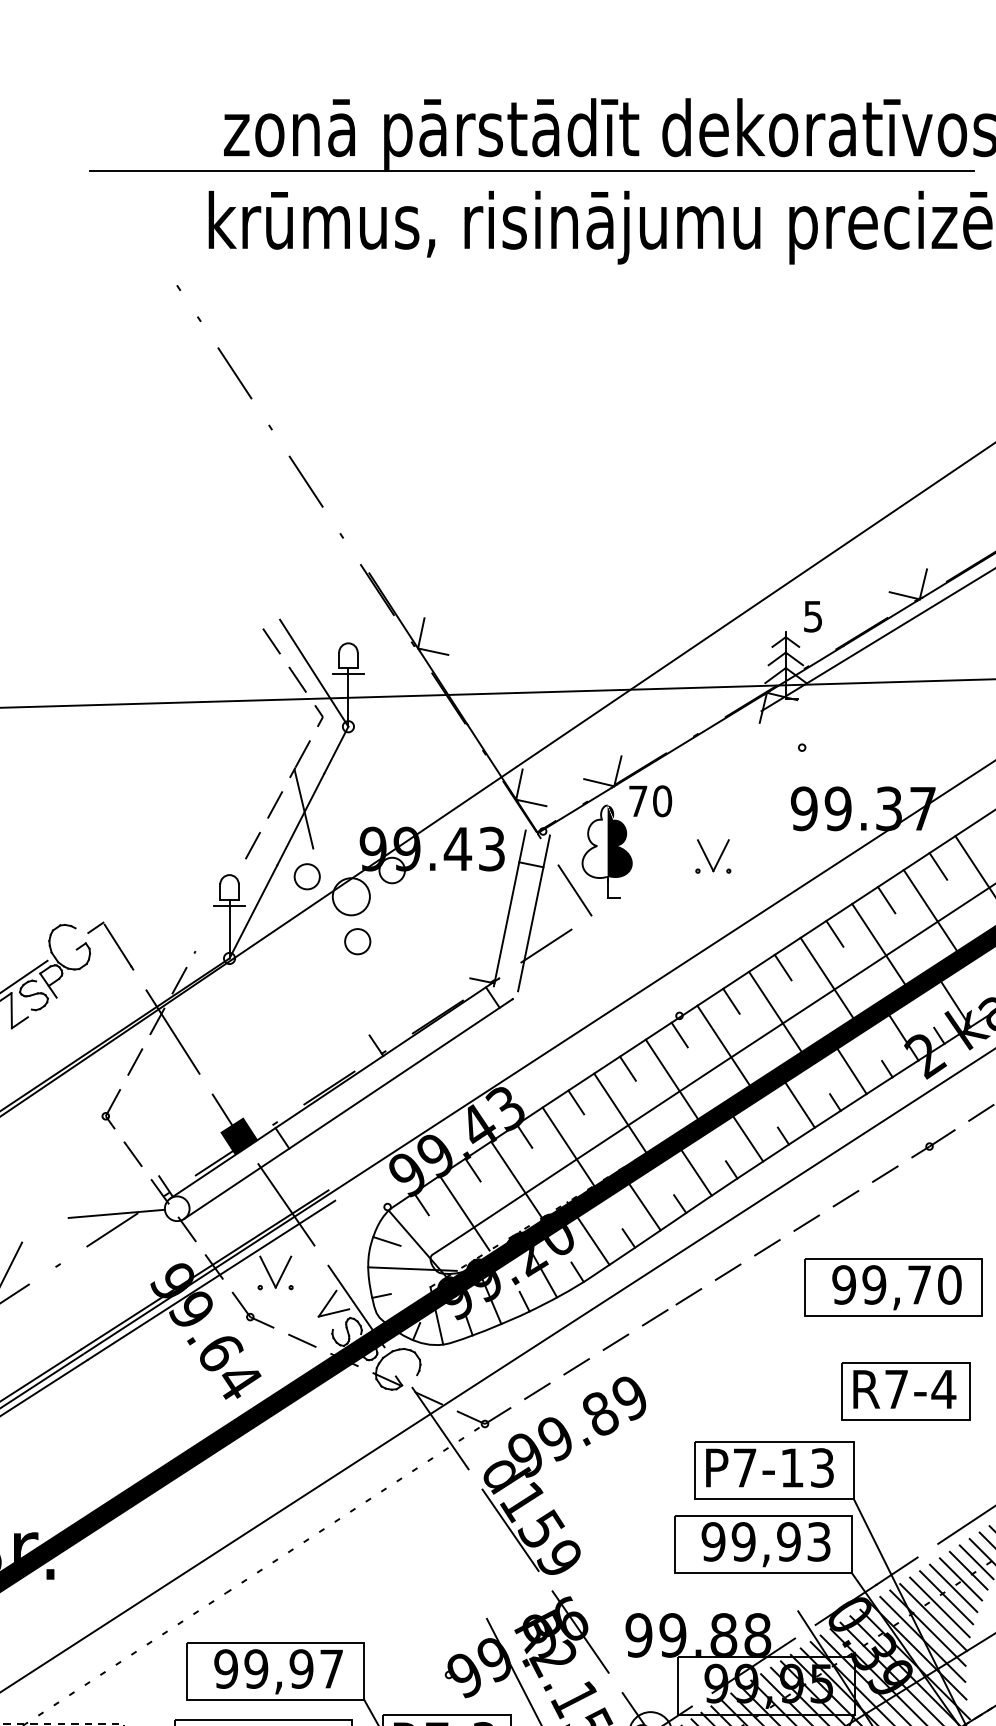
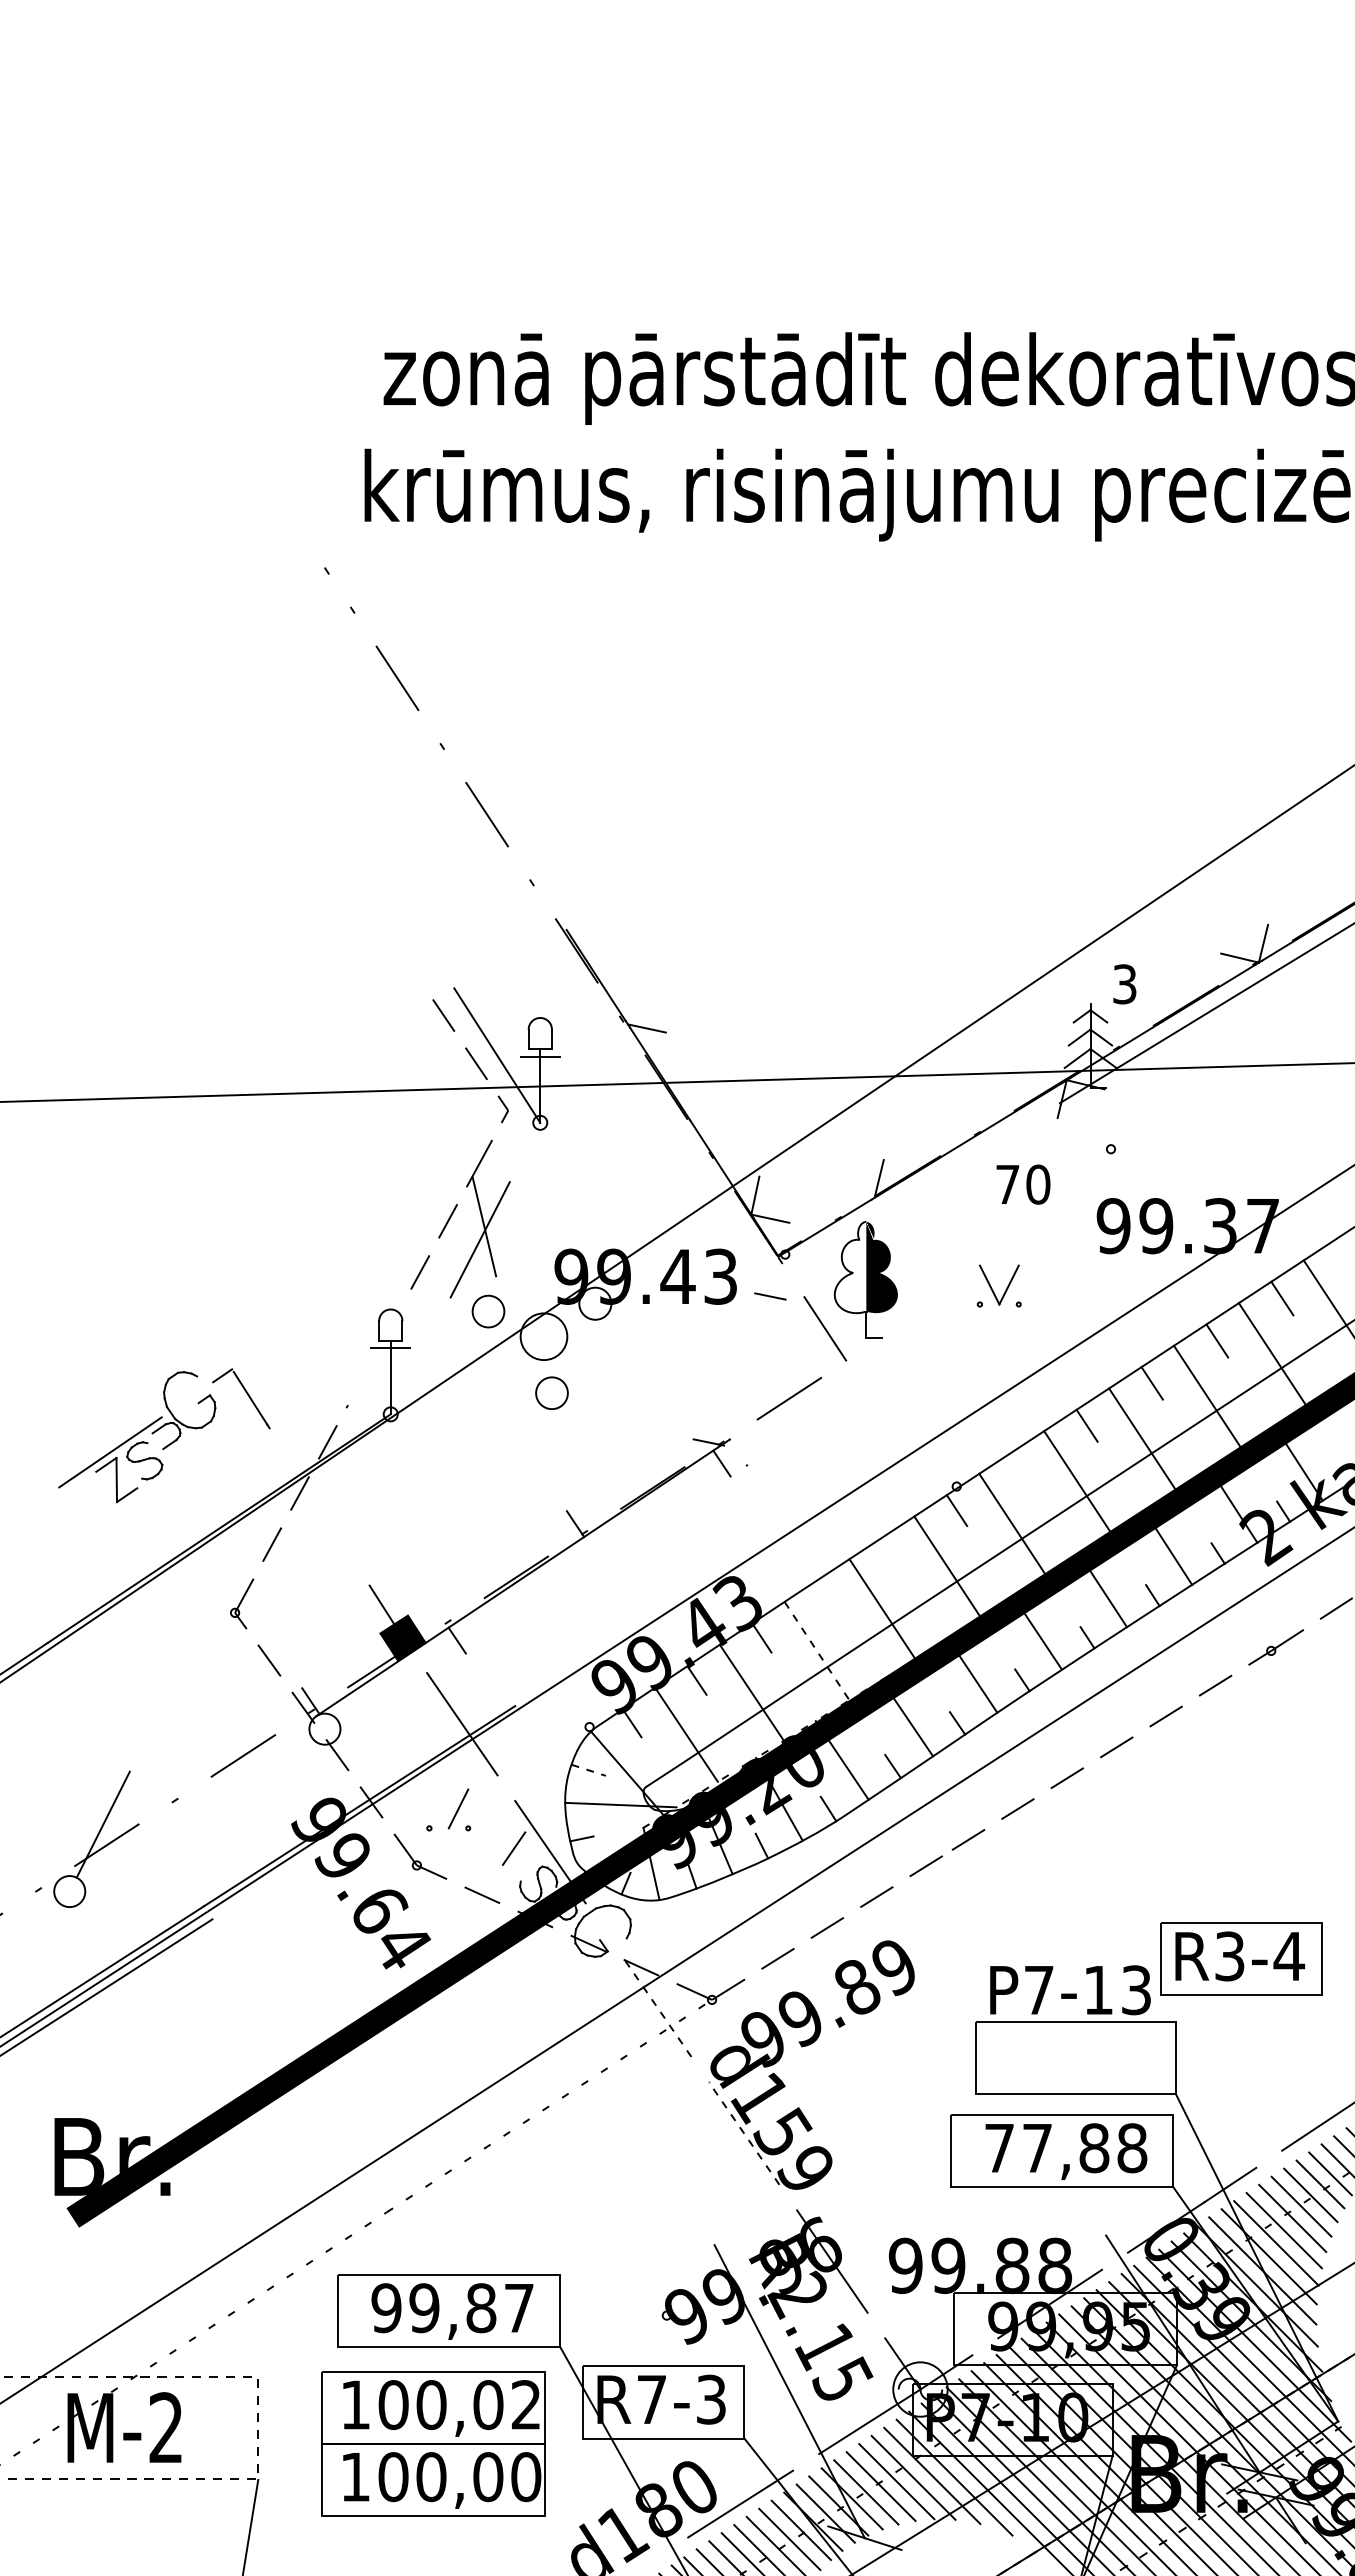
line: (531, 171) -> (770, 424), removed
text: (813, 615) -> (1125, 983), 5 -> 3
line: (420, 633) -> (631, 1005), removed
line: (335, 750) -> (524, 1152), removed
line: (599, 782) -> (855, 1192), removed
text: (650, 801) -> (1023, 1184), moved
line: (509, 908) -> (743, 1351), removed
line: (253, 911) -> (420, 1355), removed
line: (533, 913) -> (773, 1357), removed
line: (48, 985) -> (162, 1448), removed
line: (730, 1000) -> (1021, 1467), removed
line: (172, 1031) -> (319, 1506), removed
line: (627, 1068) -> (891, 1552), removed
line: (575, 1102) -> (826, 1595), removed
line: (347, 1108) -> (539, 1603), removed
line: (568, 1147) -> (817, 1651), solid -> dashed
line: (116, 1213) -> (248, 1735), removed
line: (386, 1241) -> (588, 1770), solid -> dashed
line: (267, 1271) -> (438, 1808), removed
line: (211, 1280) -> (367, 1819), removed
part: (893, 1286) -> (1226, 1827), removed
line: (333, 1312) -> (521, 1859), removed
text: (896, 1389) -> (1229, 1956), R7-4 -> R3-4
line: (440, 1428) -> (655, 2005), solid -> dashed
text: (769, 1468) -> (1070, 1990), moved
line: (509, 1530) -> (743, 2133), solid -> dashed
text: (765, 1542) -> (1065, 2148), 99,93 -> 77,88
text: (301, 1669) -> (481, 2308), 99,97 -> 99,87

